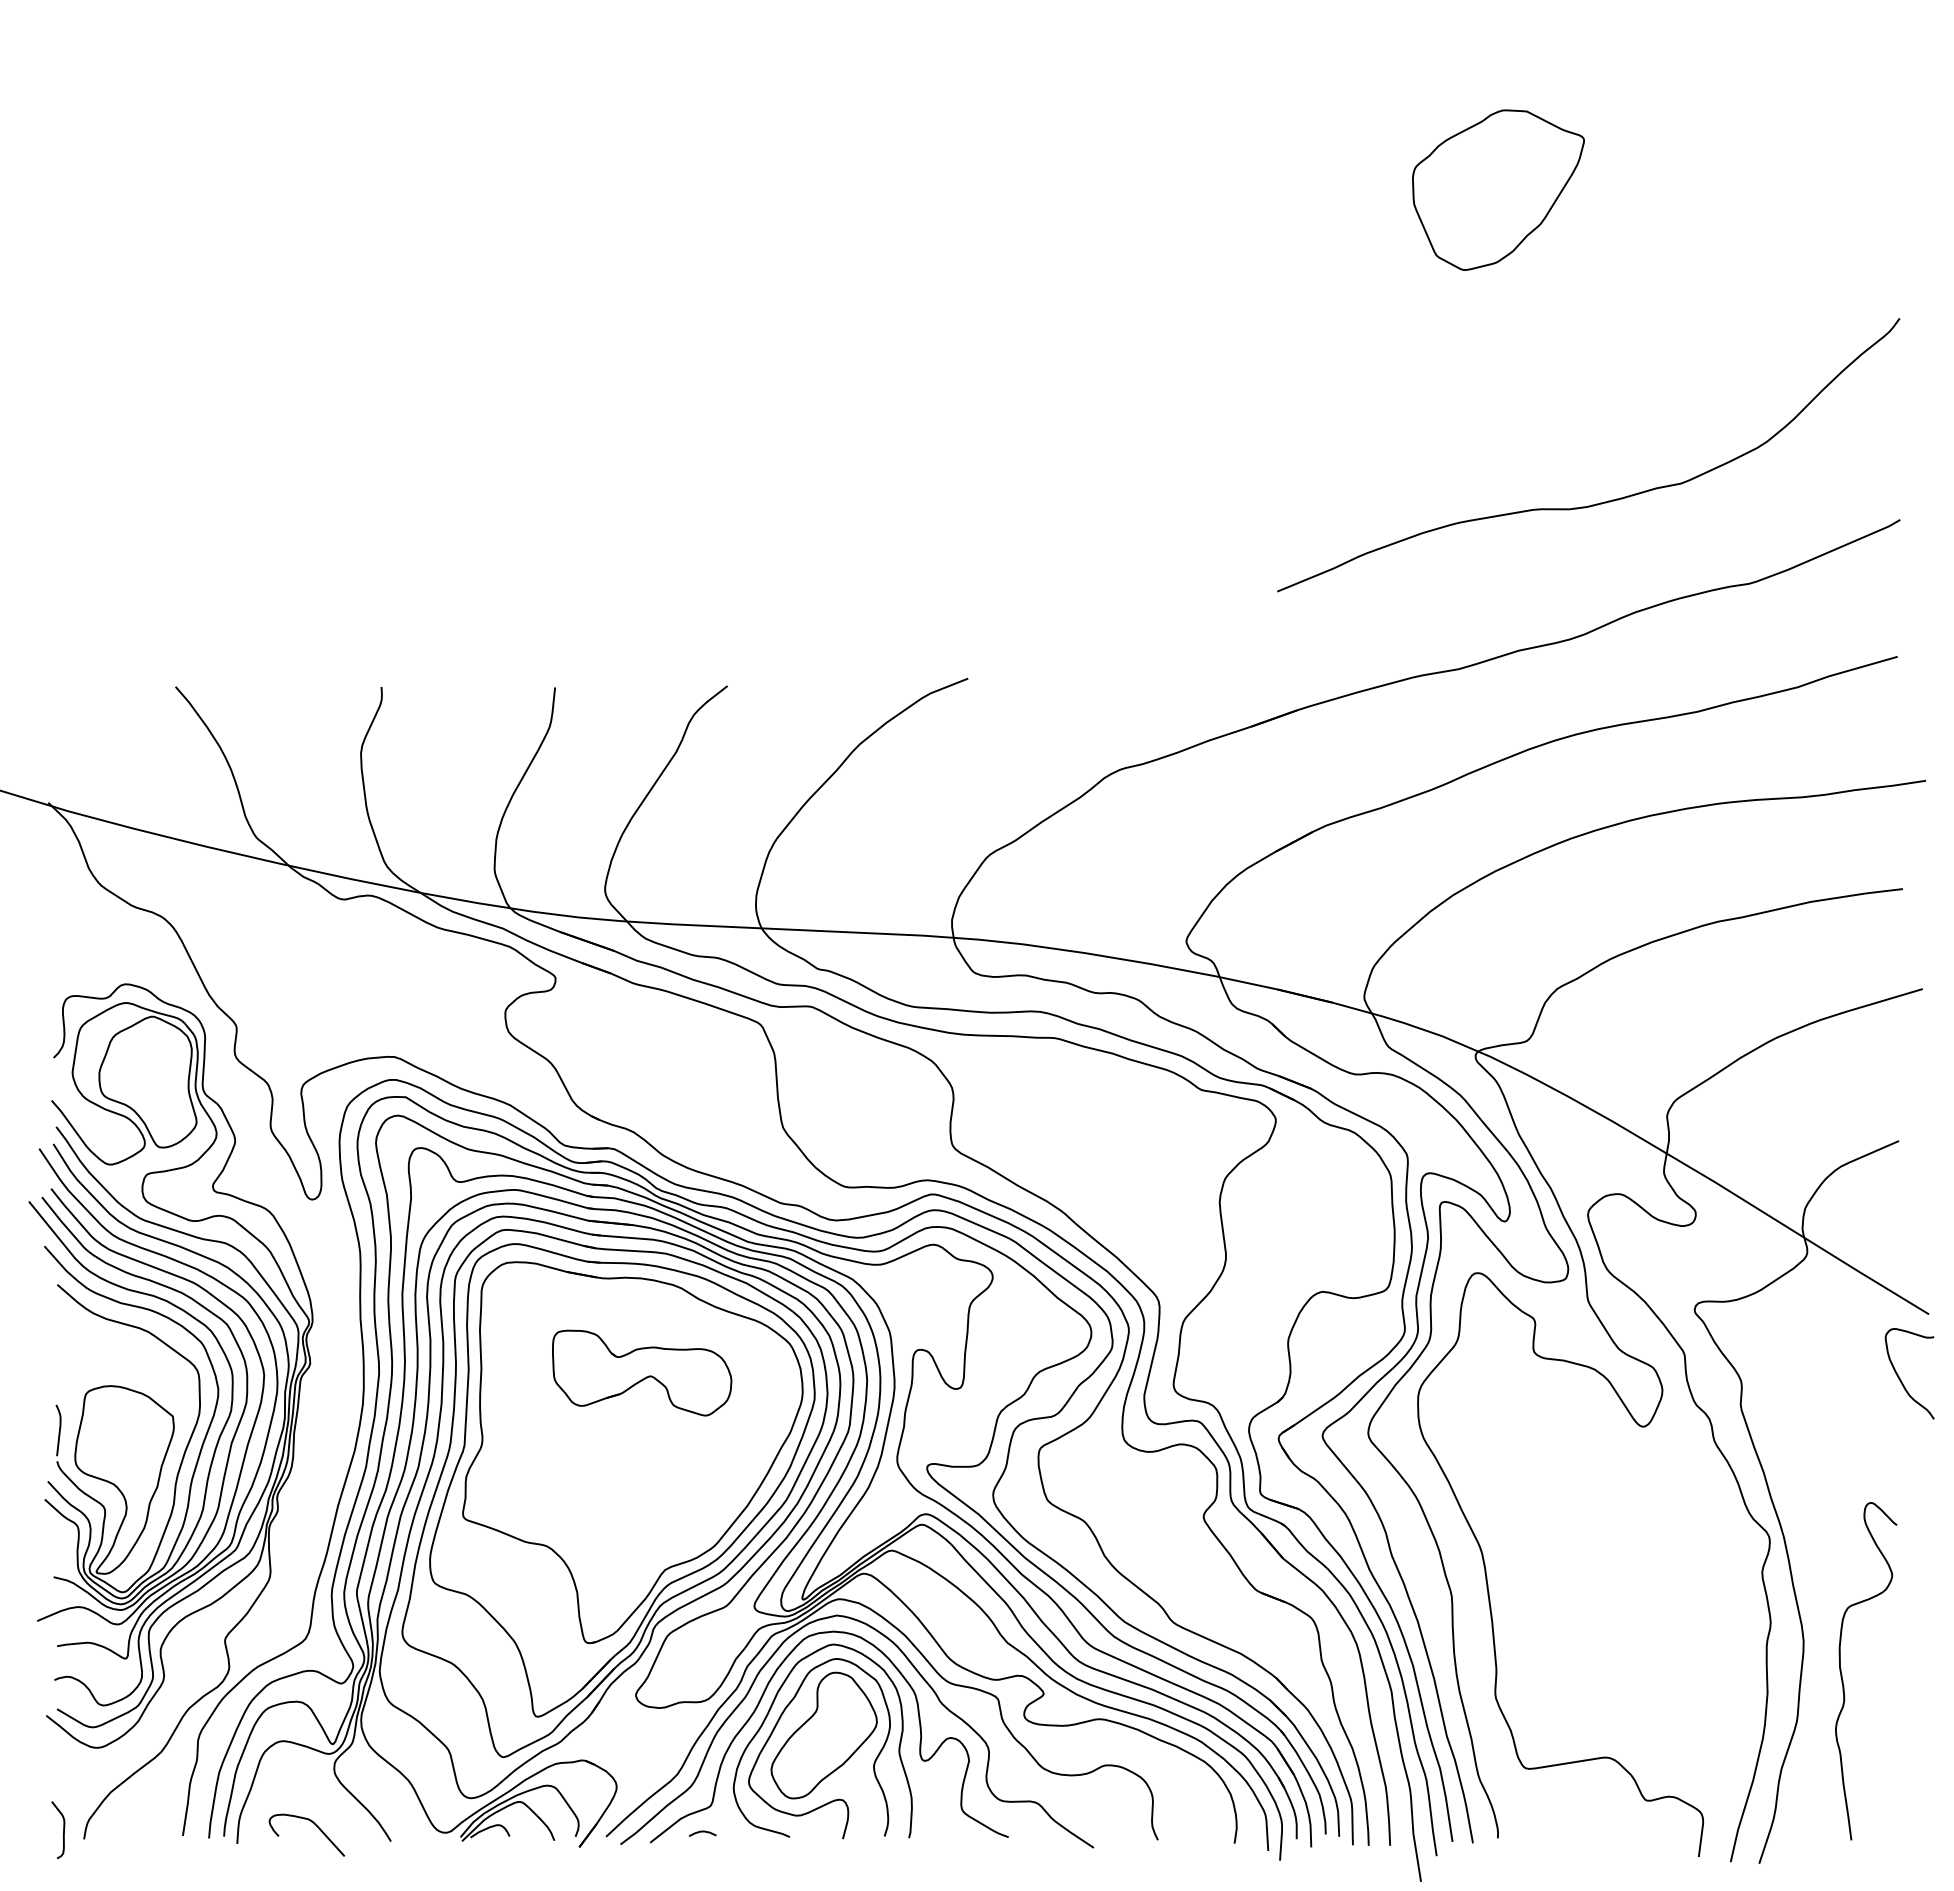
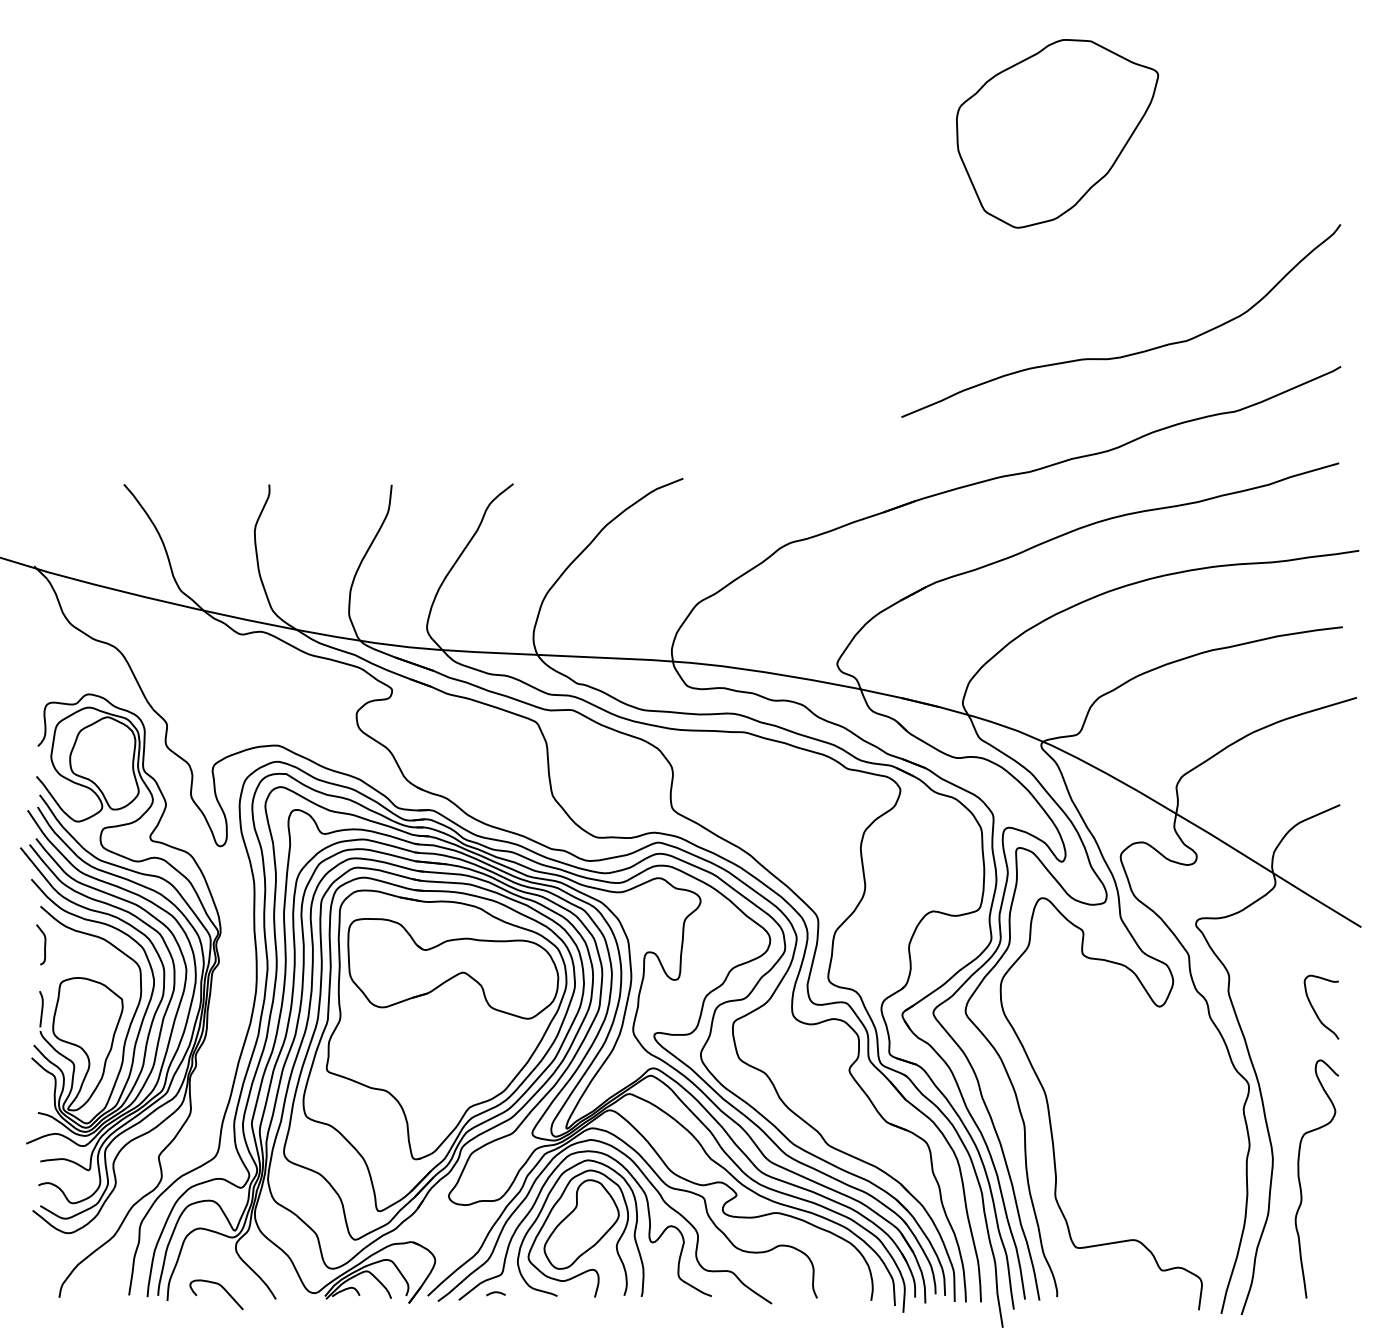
part: (1498, 190) -> (1057, 134), size x1.67
part: (641, 1372) -> (452, 968), size x1.67
curve: (1900, 1378) -> (1315, 1010), moved
curve: (63, 1830) -> (44, 945), moved

